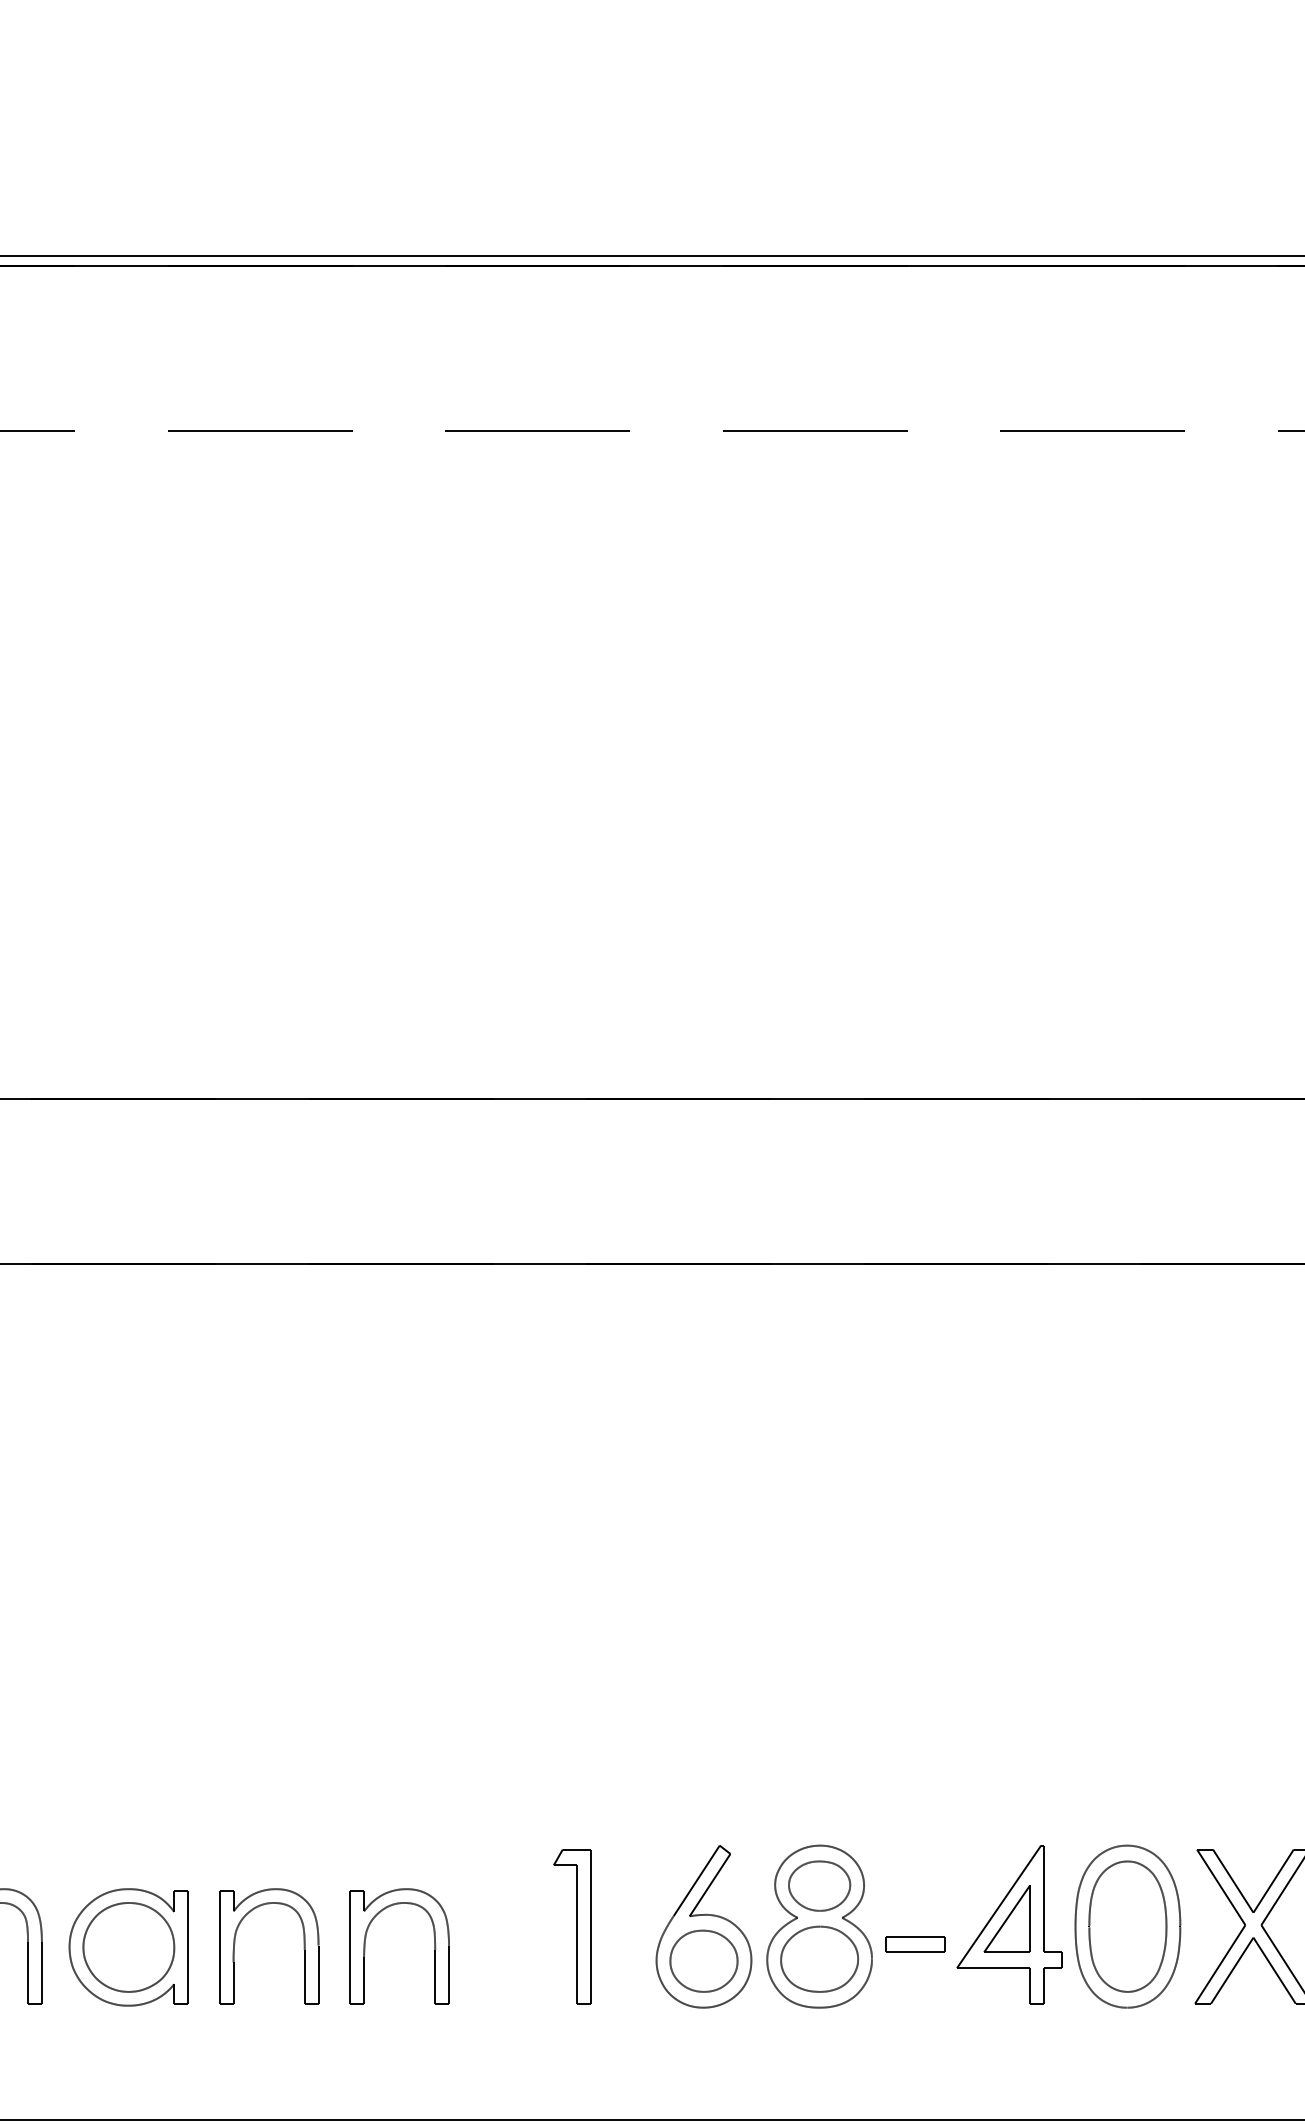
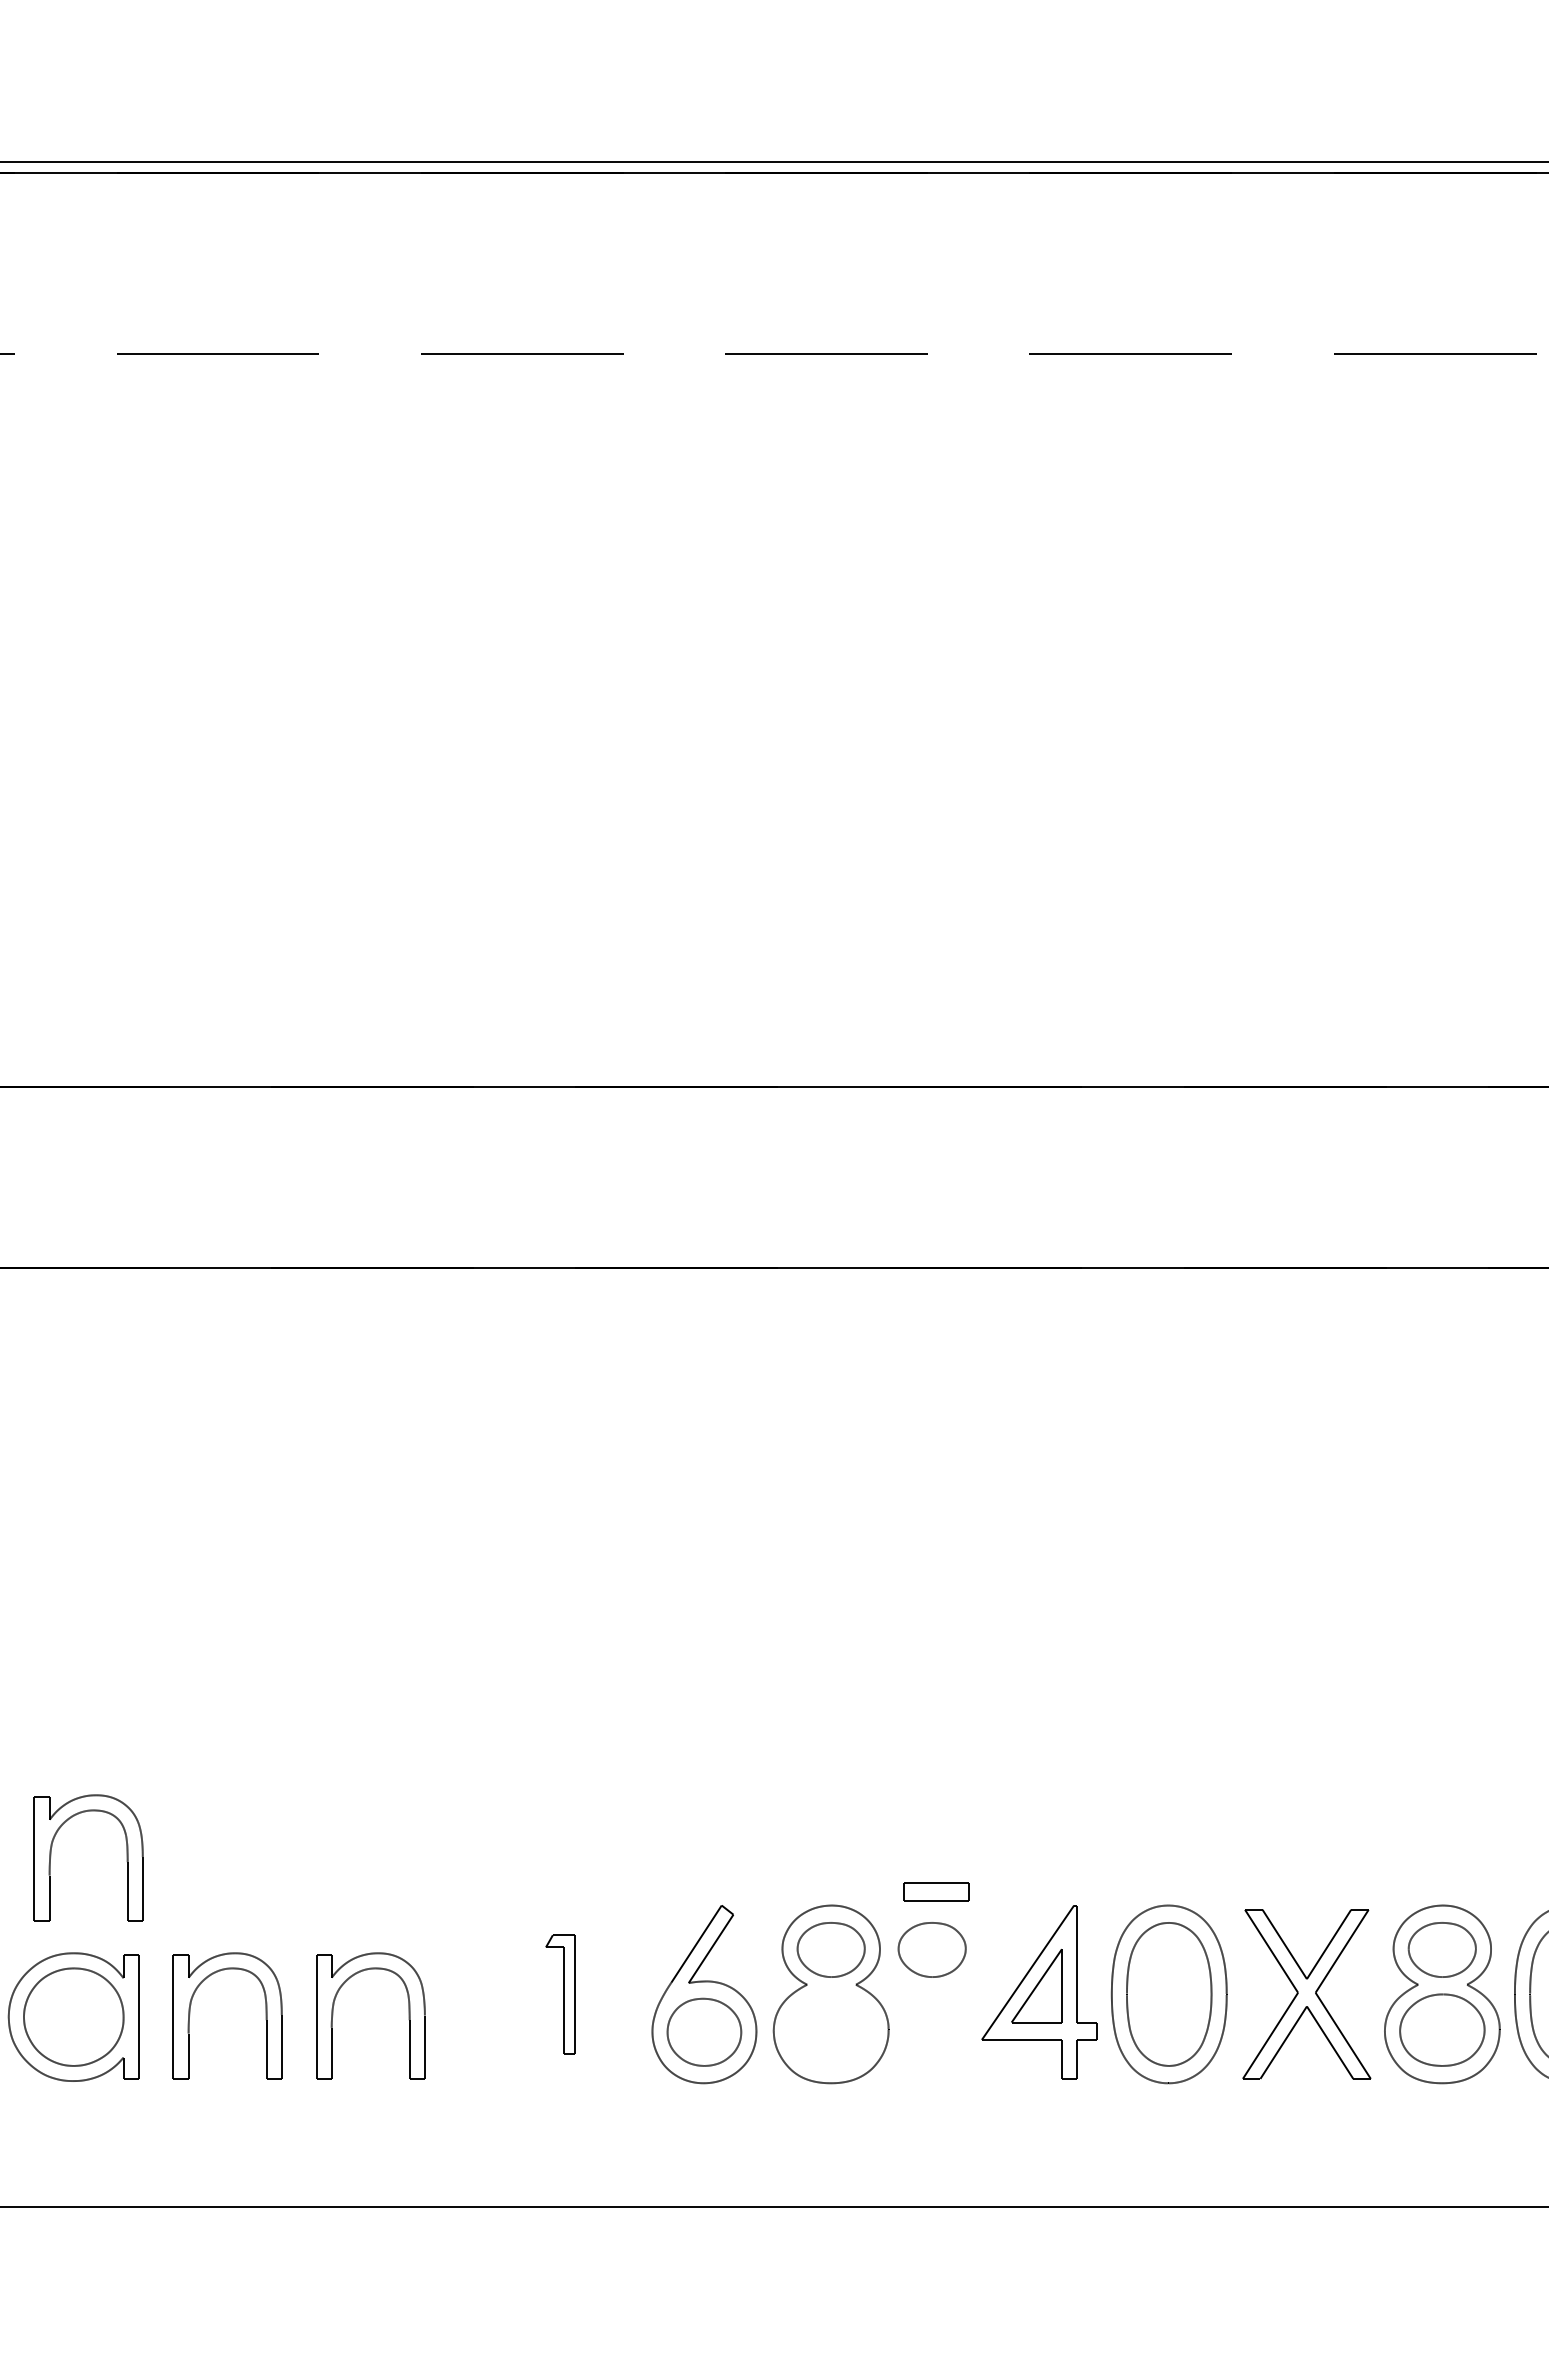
part: (108, 1800) -> (51, 1856), added
part: (911, 1885) -> (931, 1949), added
part: (572, 1926) -> (560, 1994), size x0.7
part: (915, 1944) -> (936, 1891), moved
part: (819, 1958) -> (831, 2029), removed

